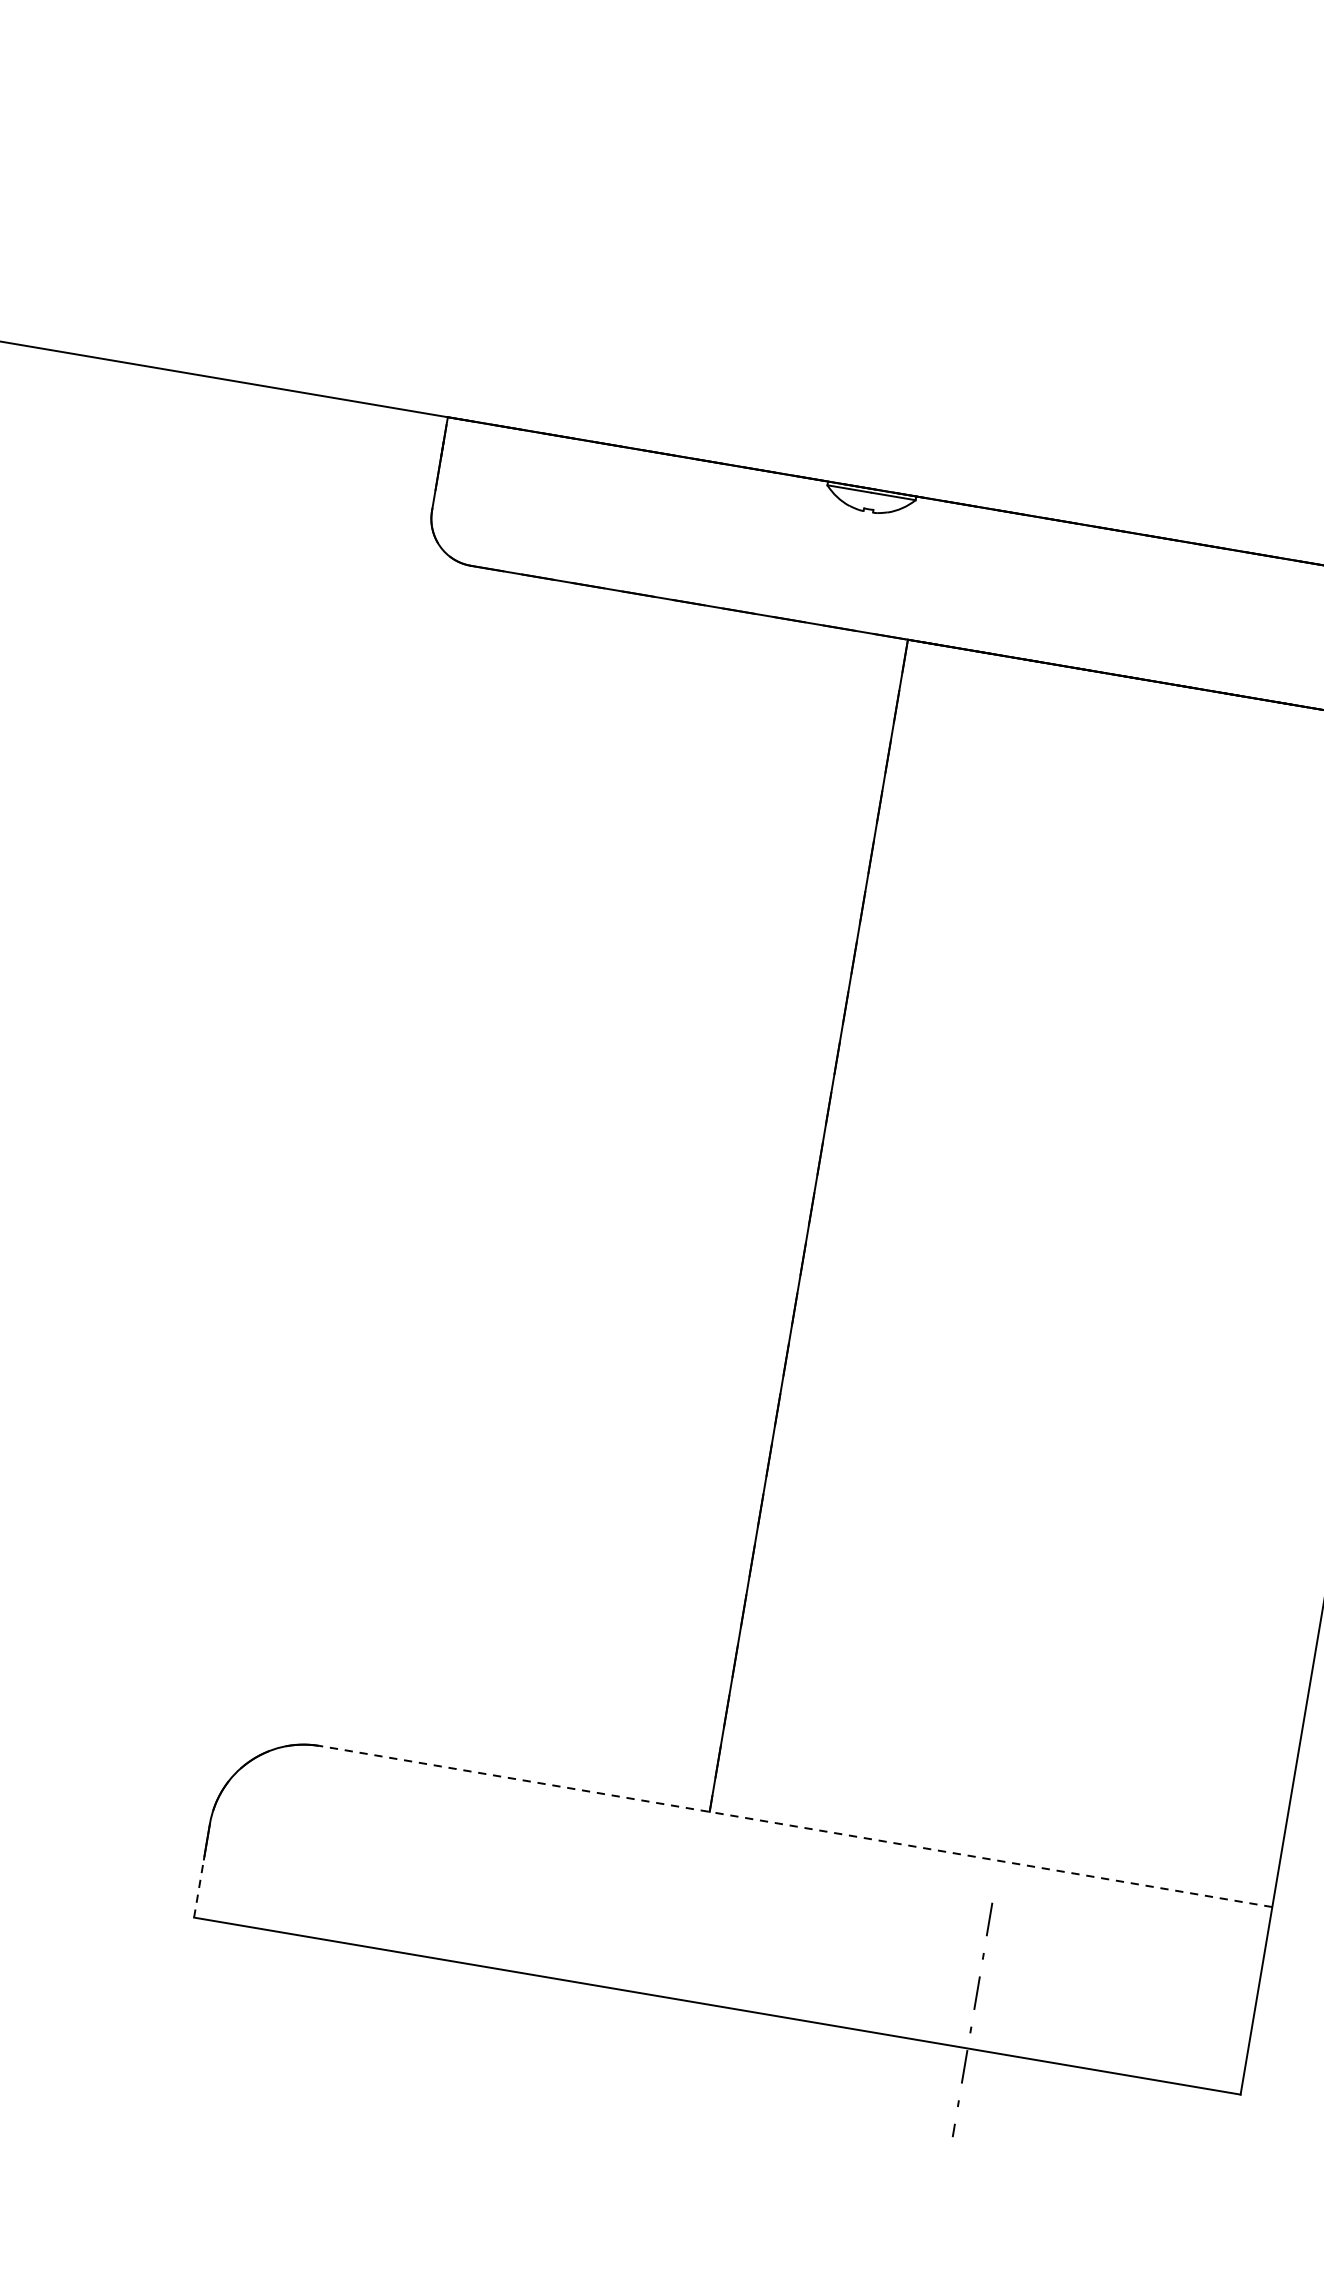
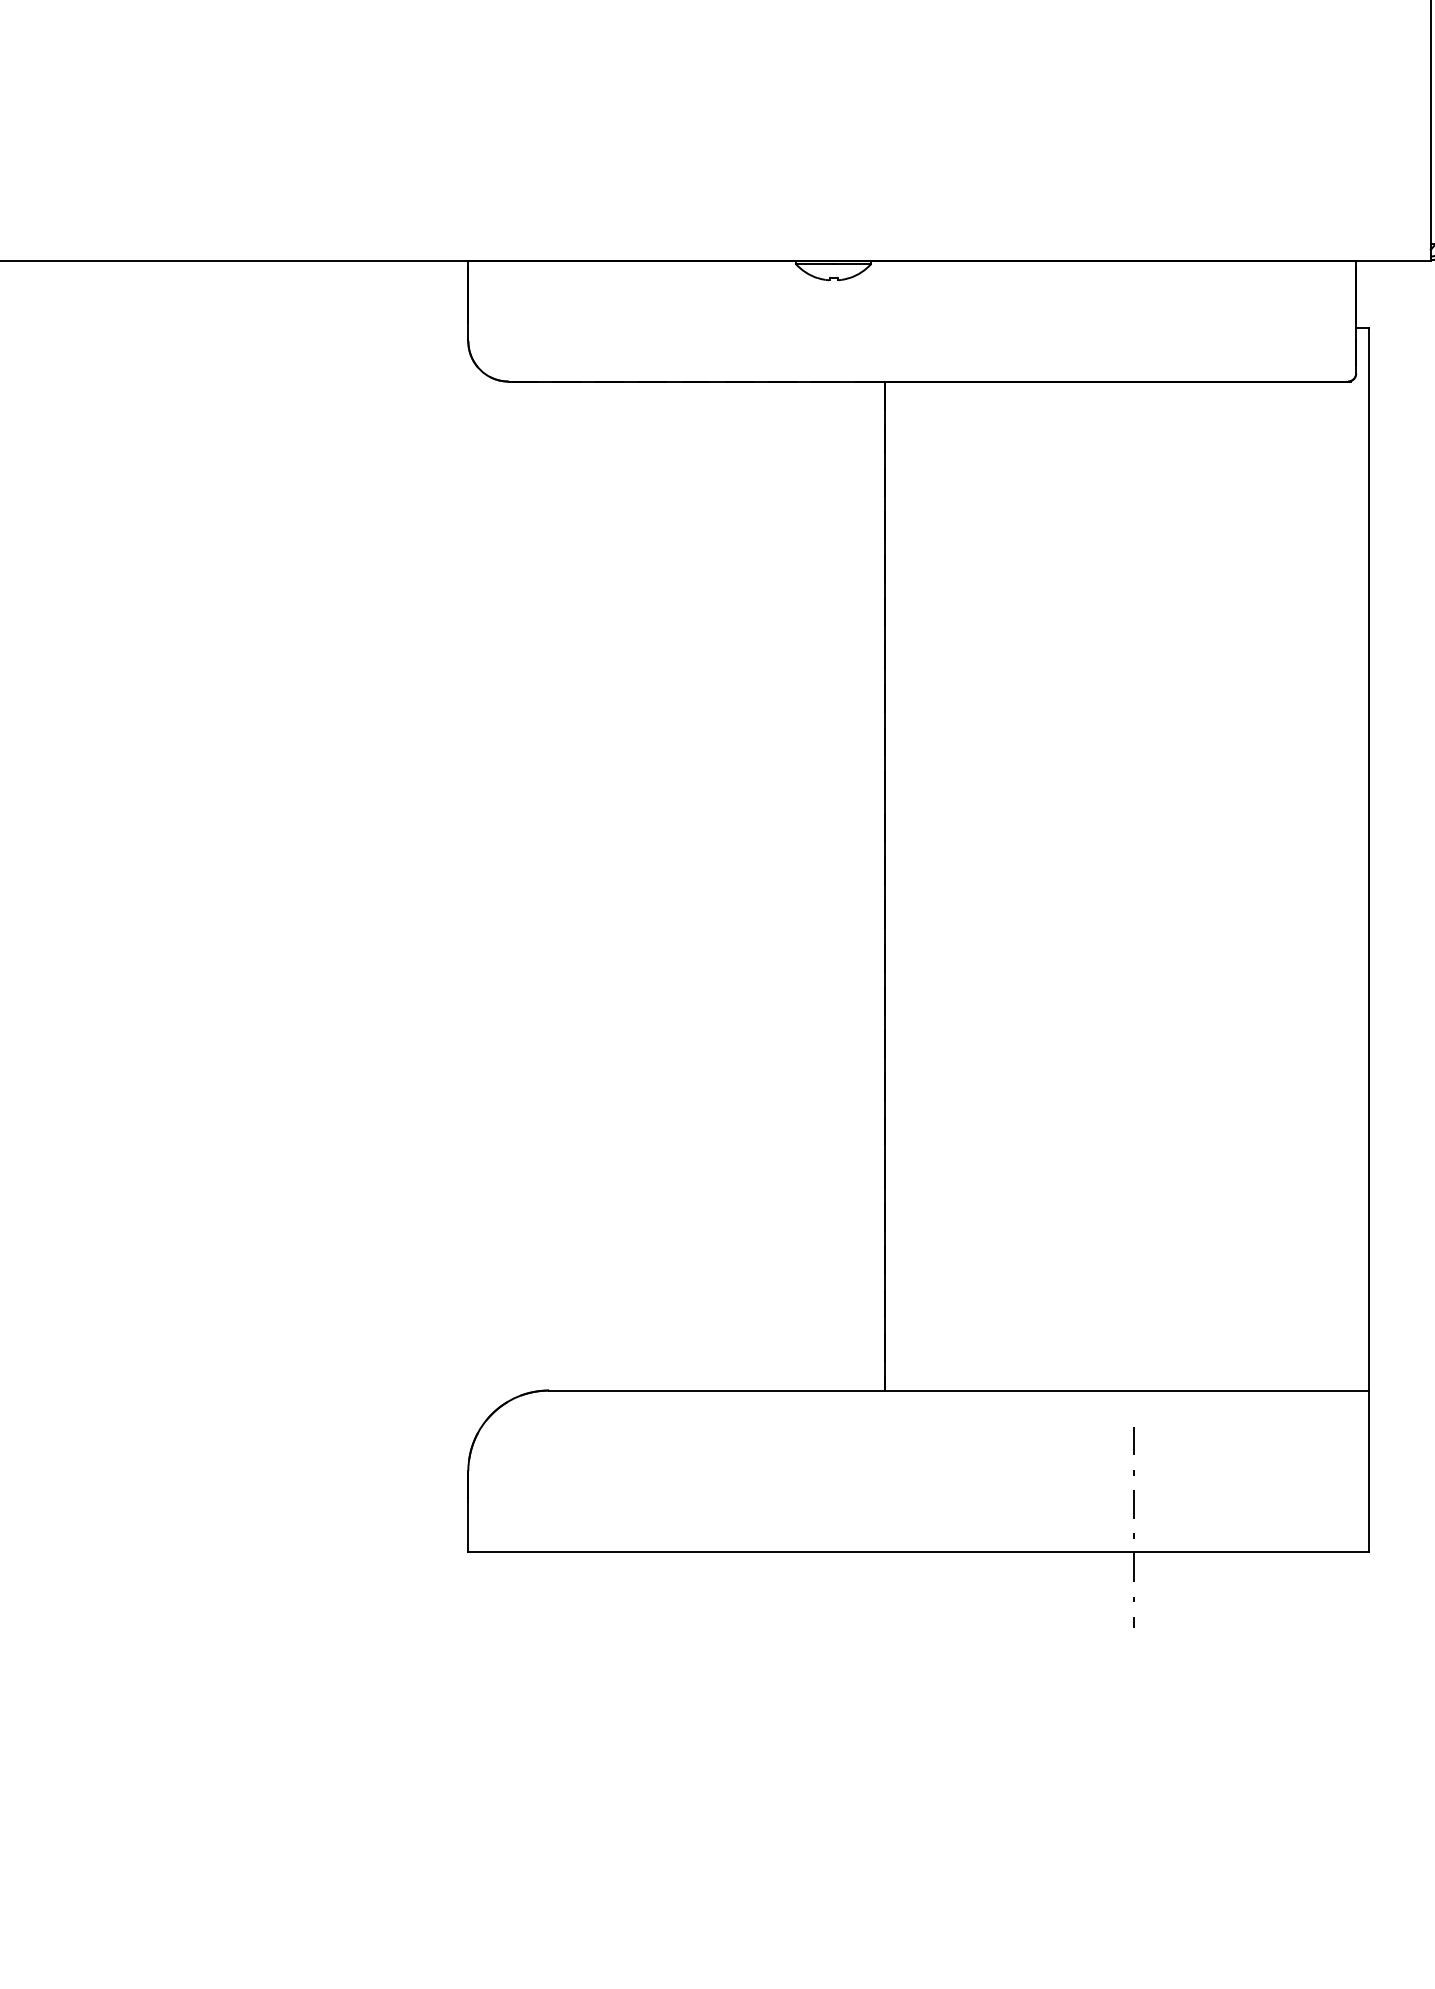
line: (795, 1826) -> (958, 1390), dashed -> solid
line: (199, 1888) -> (468, 1526), dashed -> solid

